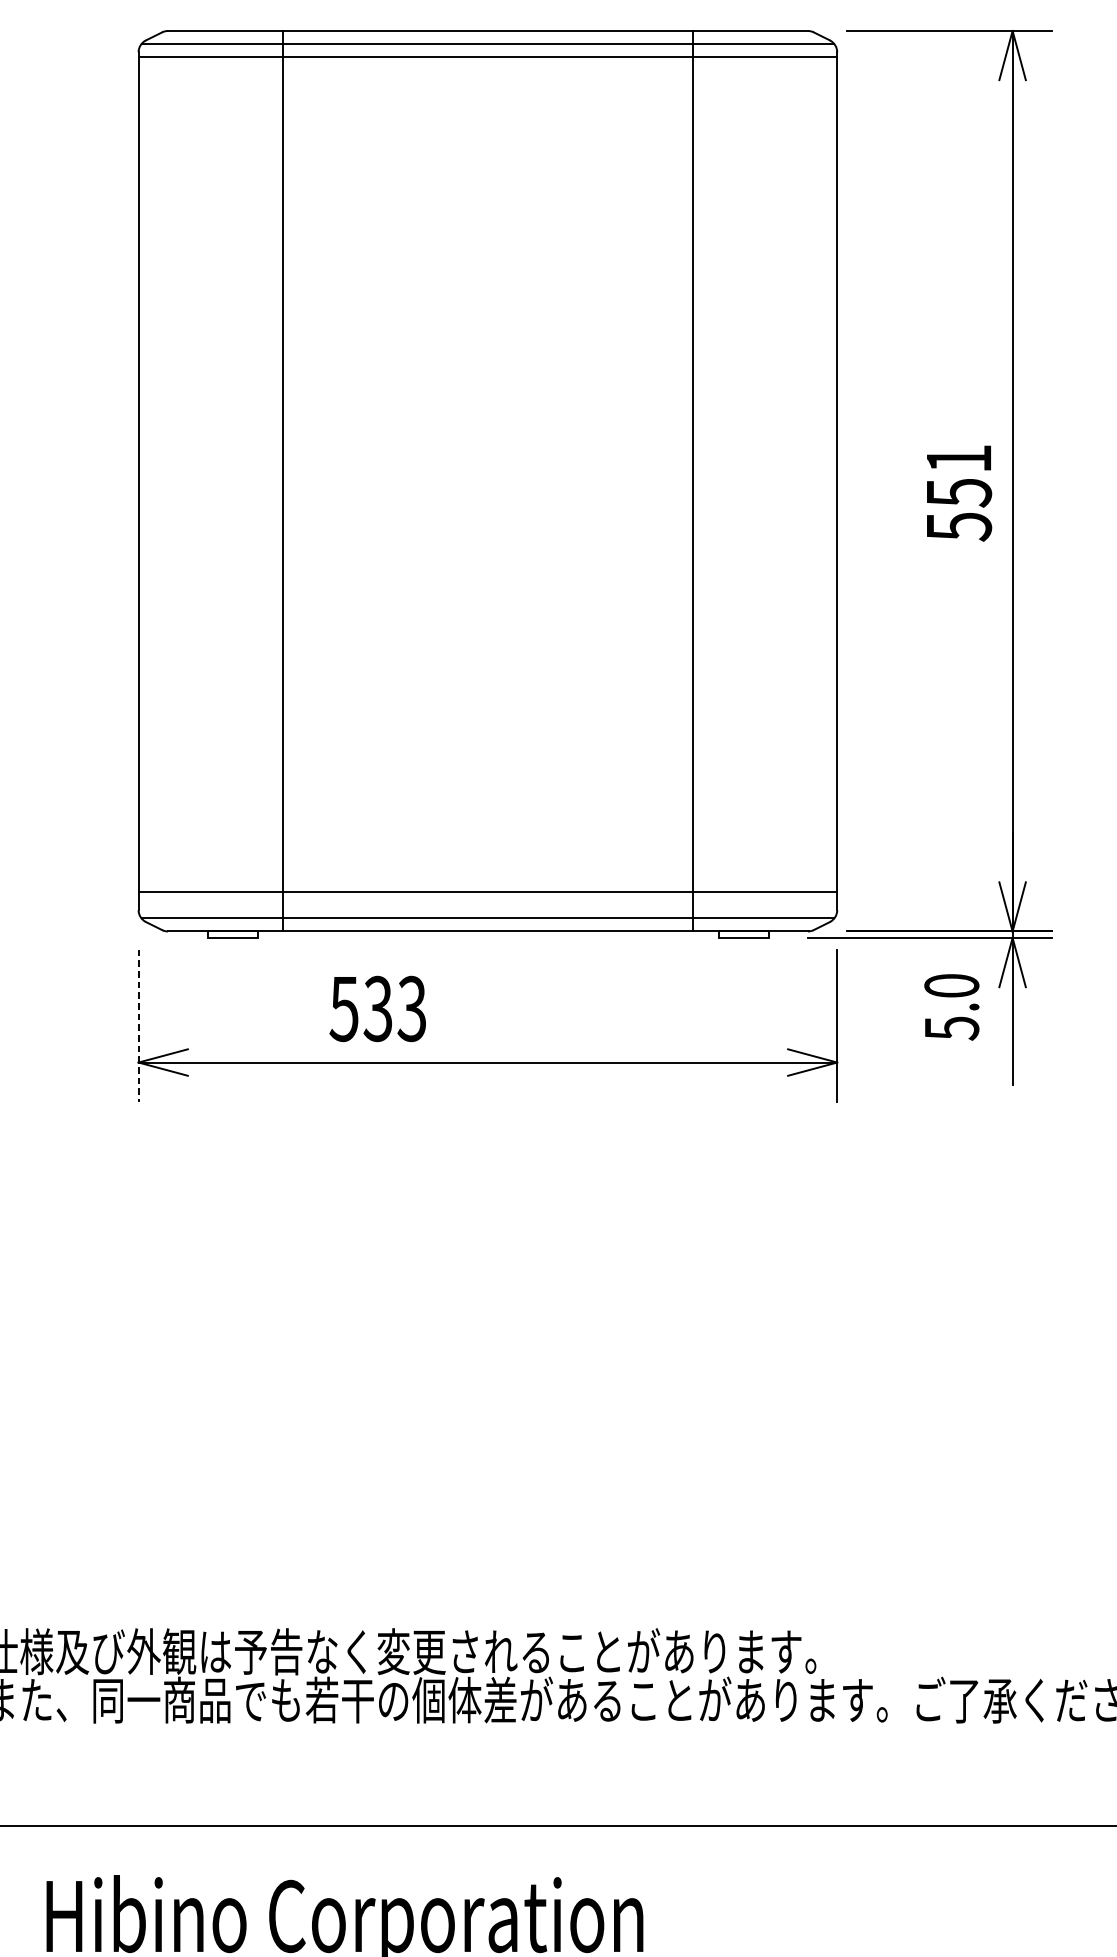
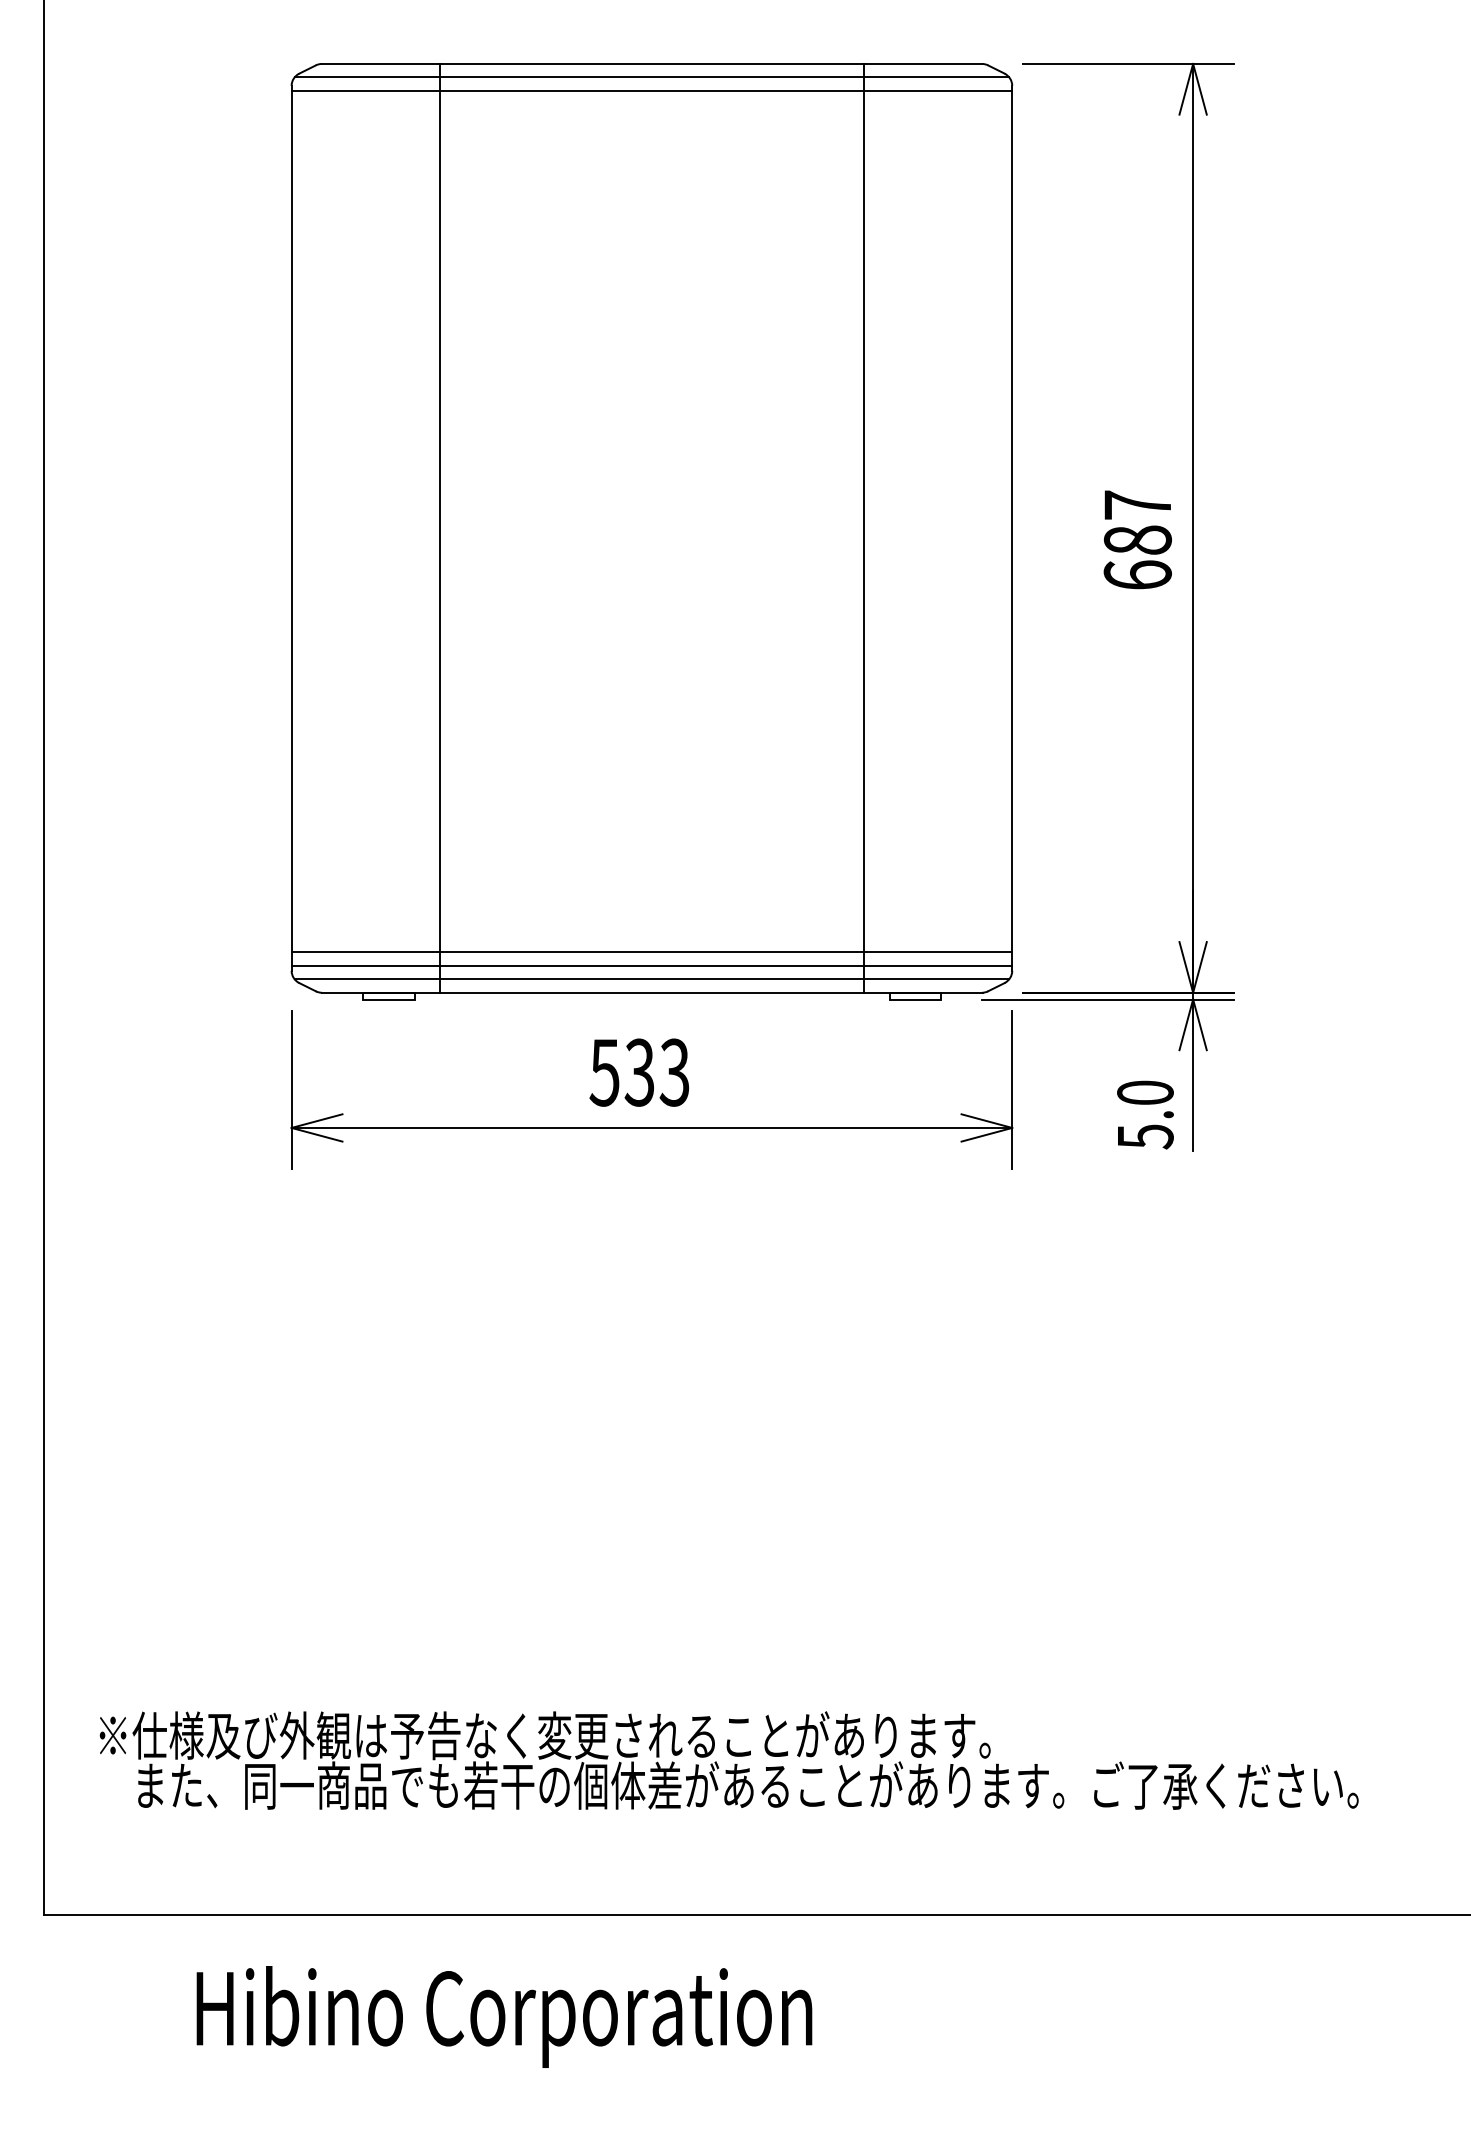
text: (958, 493) -> (1137, 540), 551 -> 687
line: (487, 905) -> (651, 965), added
text: (951, 1006) -> (1145, 1114), moved
text: (376, 1008) -> (638, 1072), moved
line: (138, 1025) -> (291, 1089), dashed -> solid

